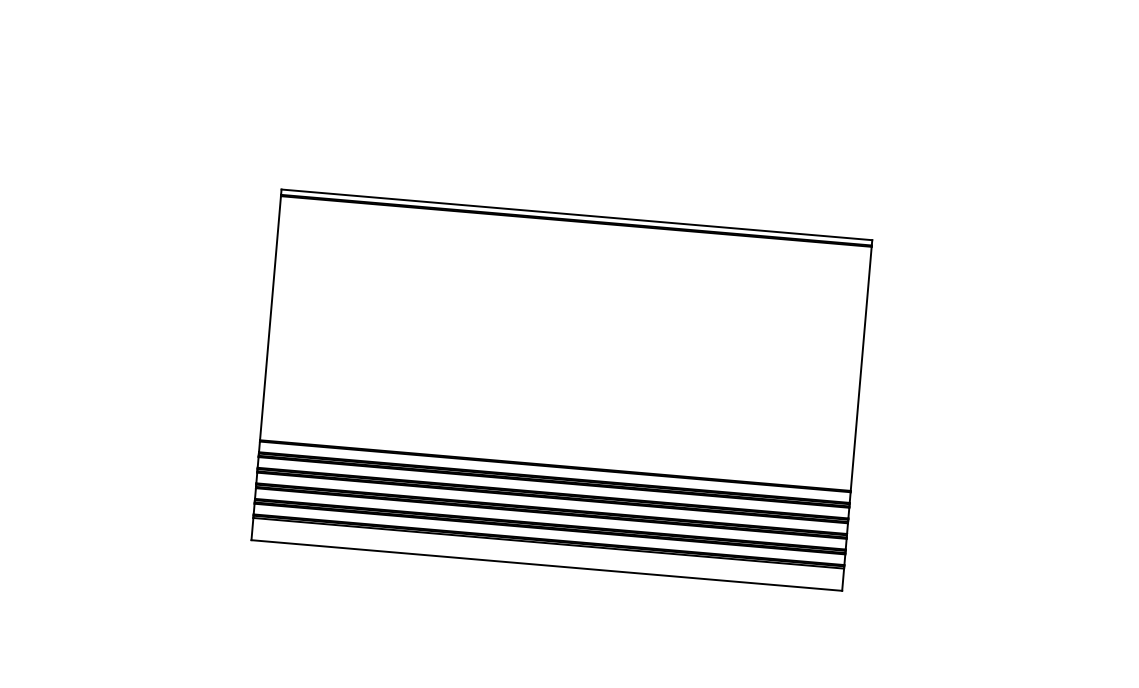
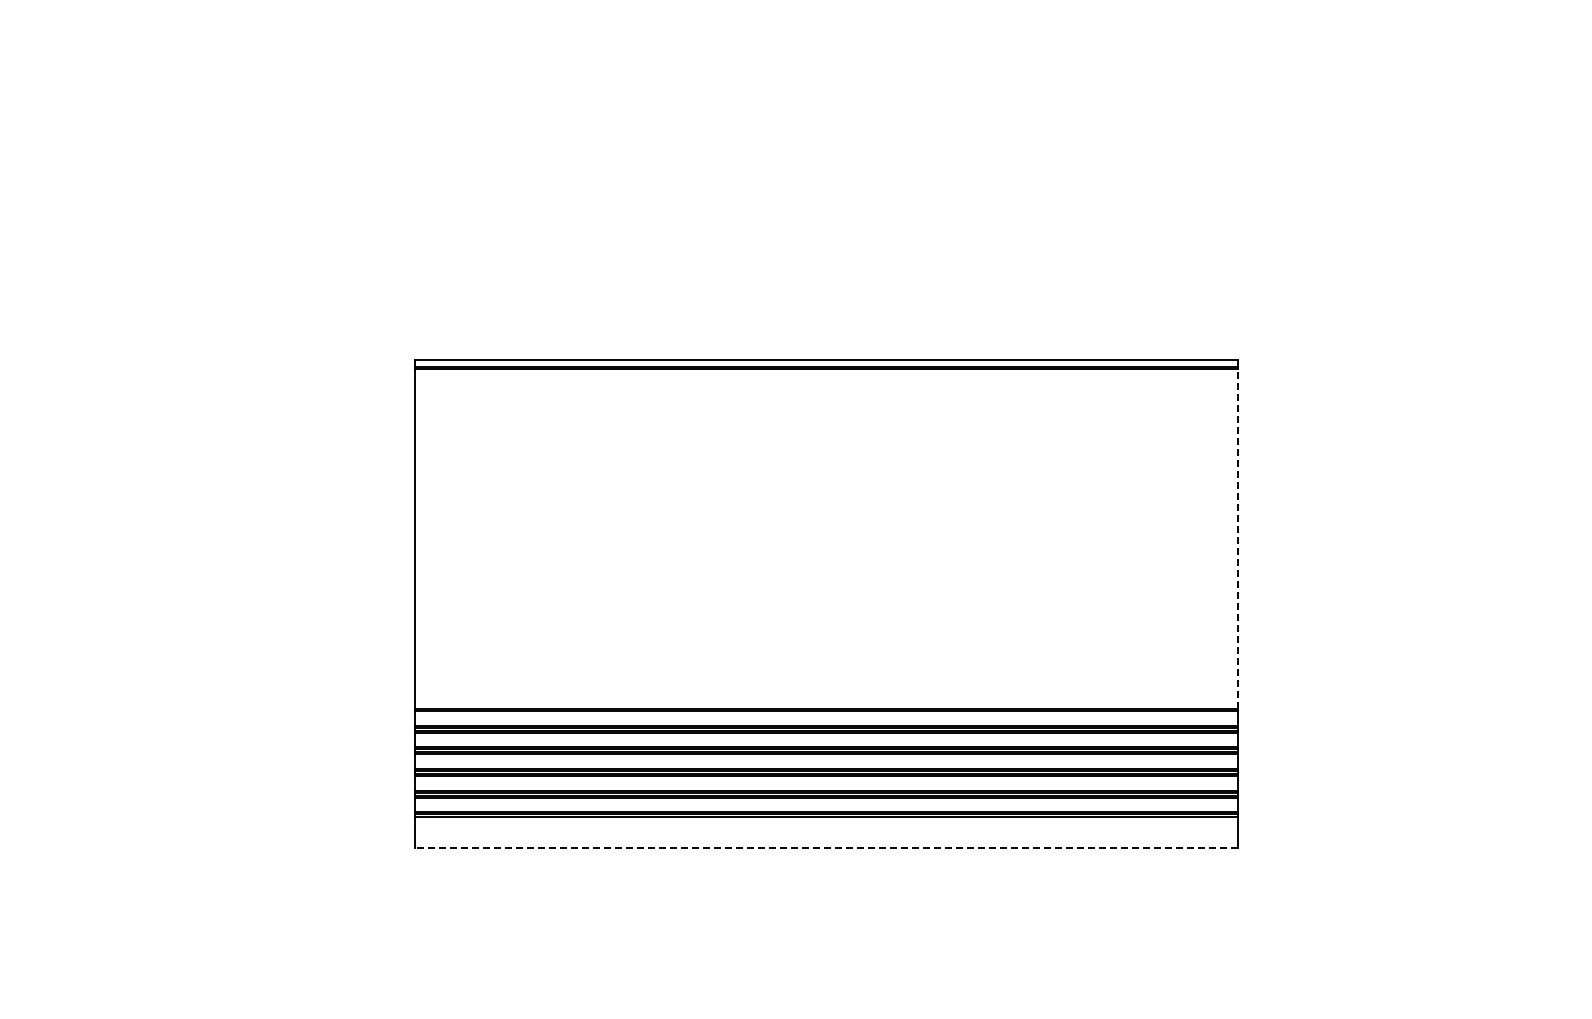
line: (860, 369) -> (1237, 539), solid -> dashed
line: (546, 565) -> (825, 848), solid -> dashed

